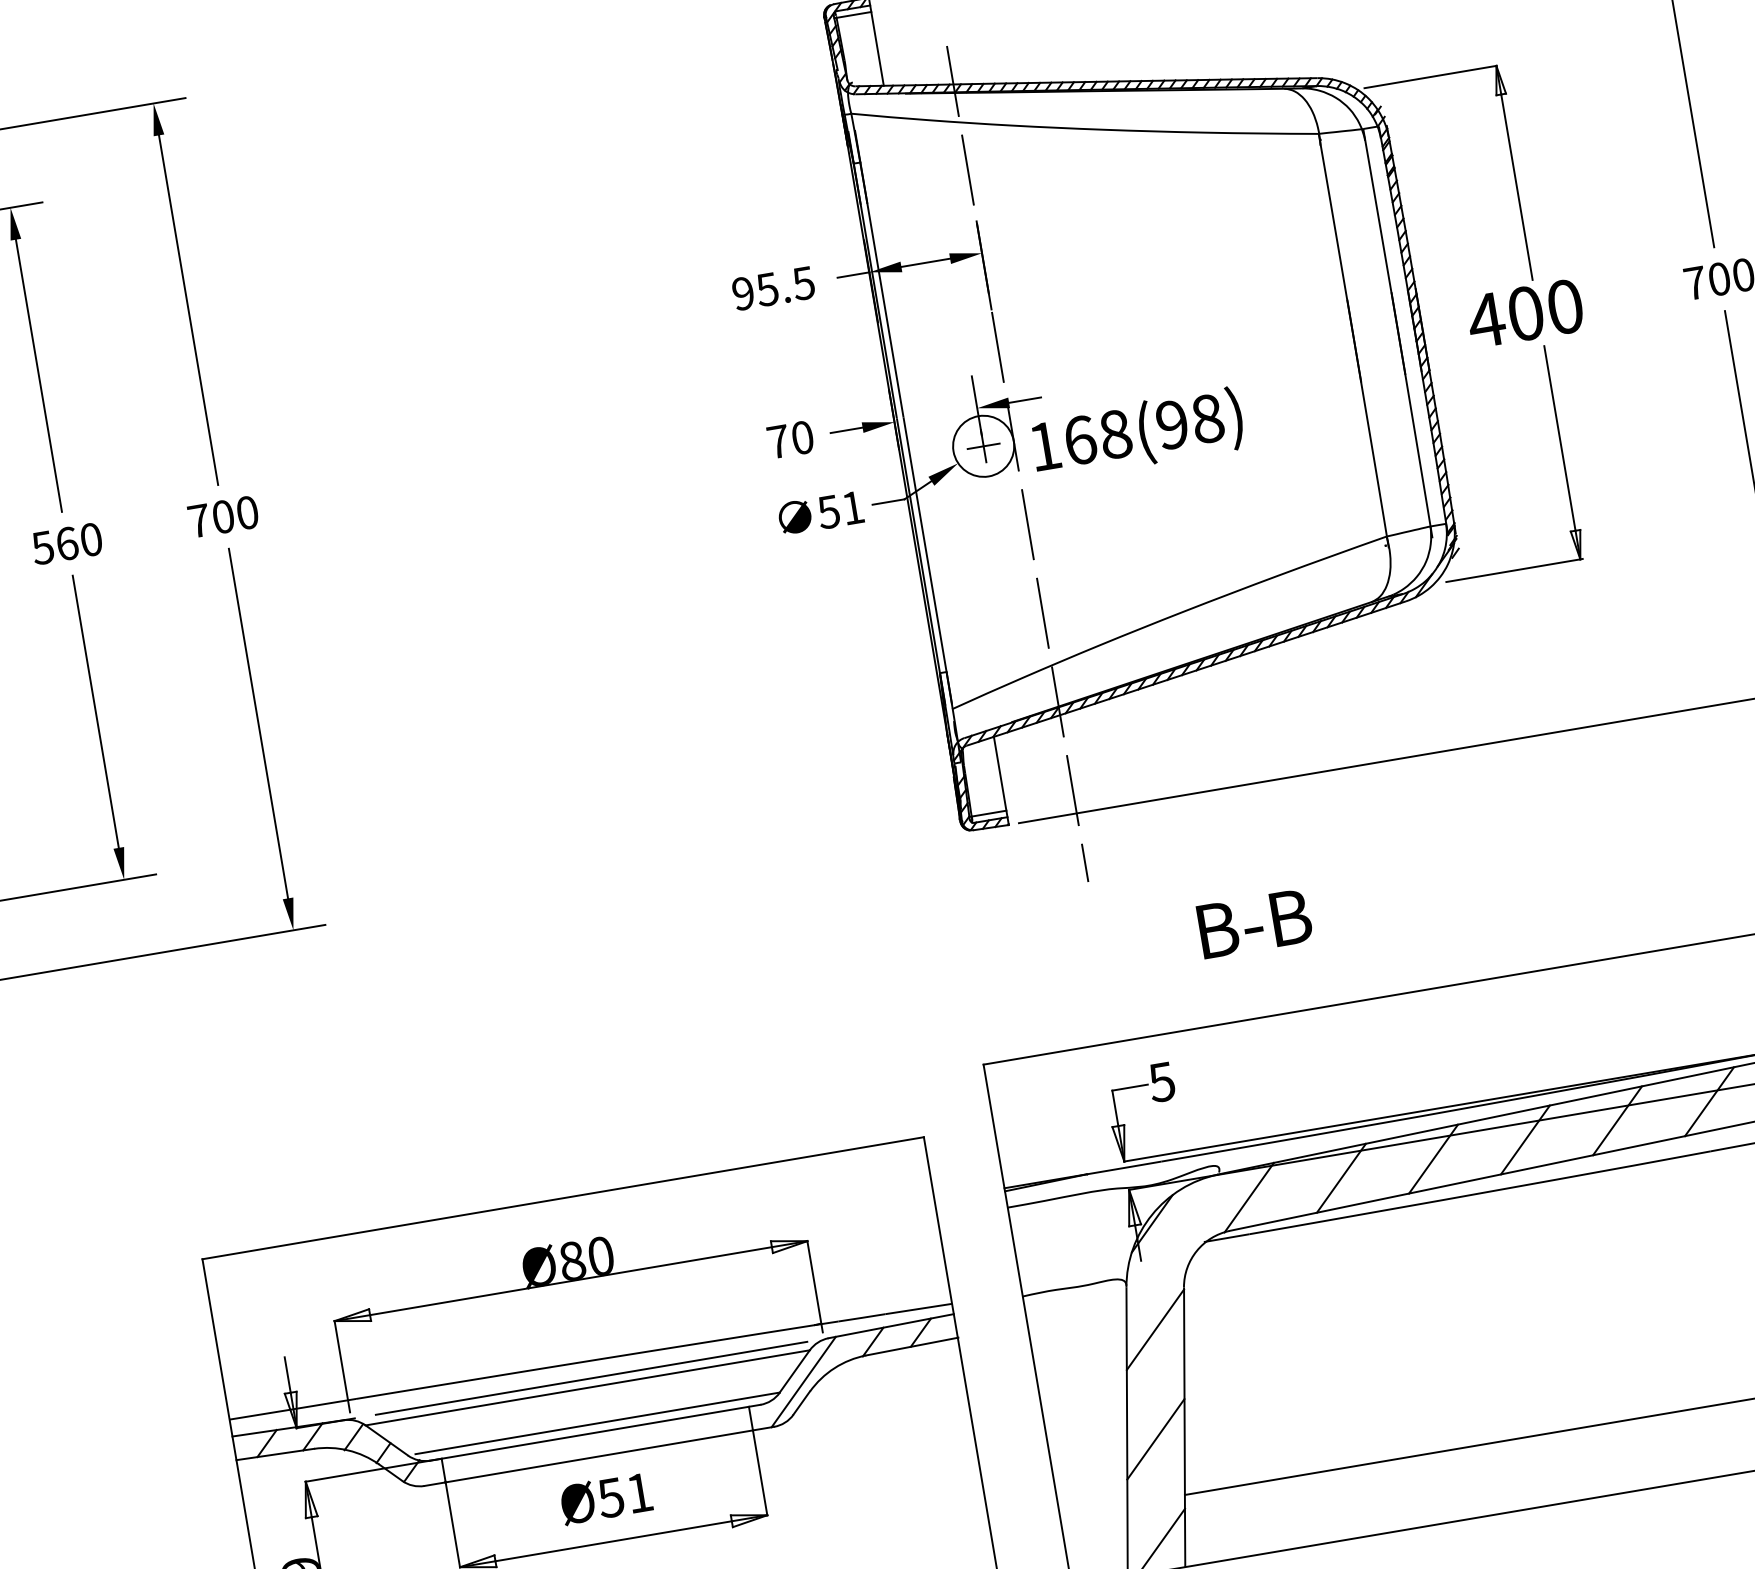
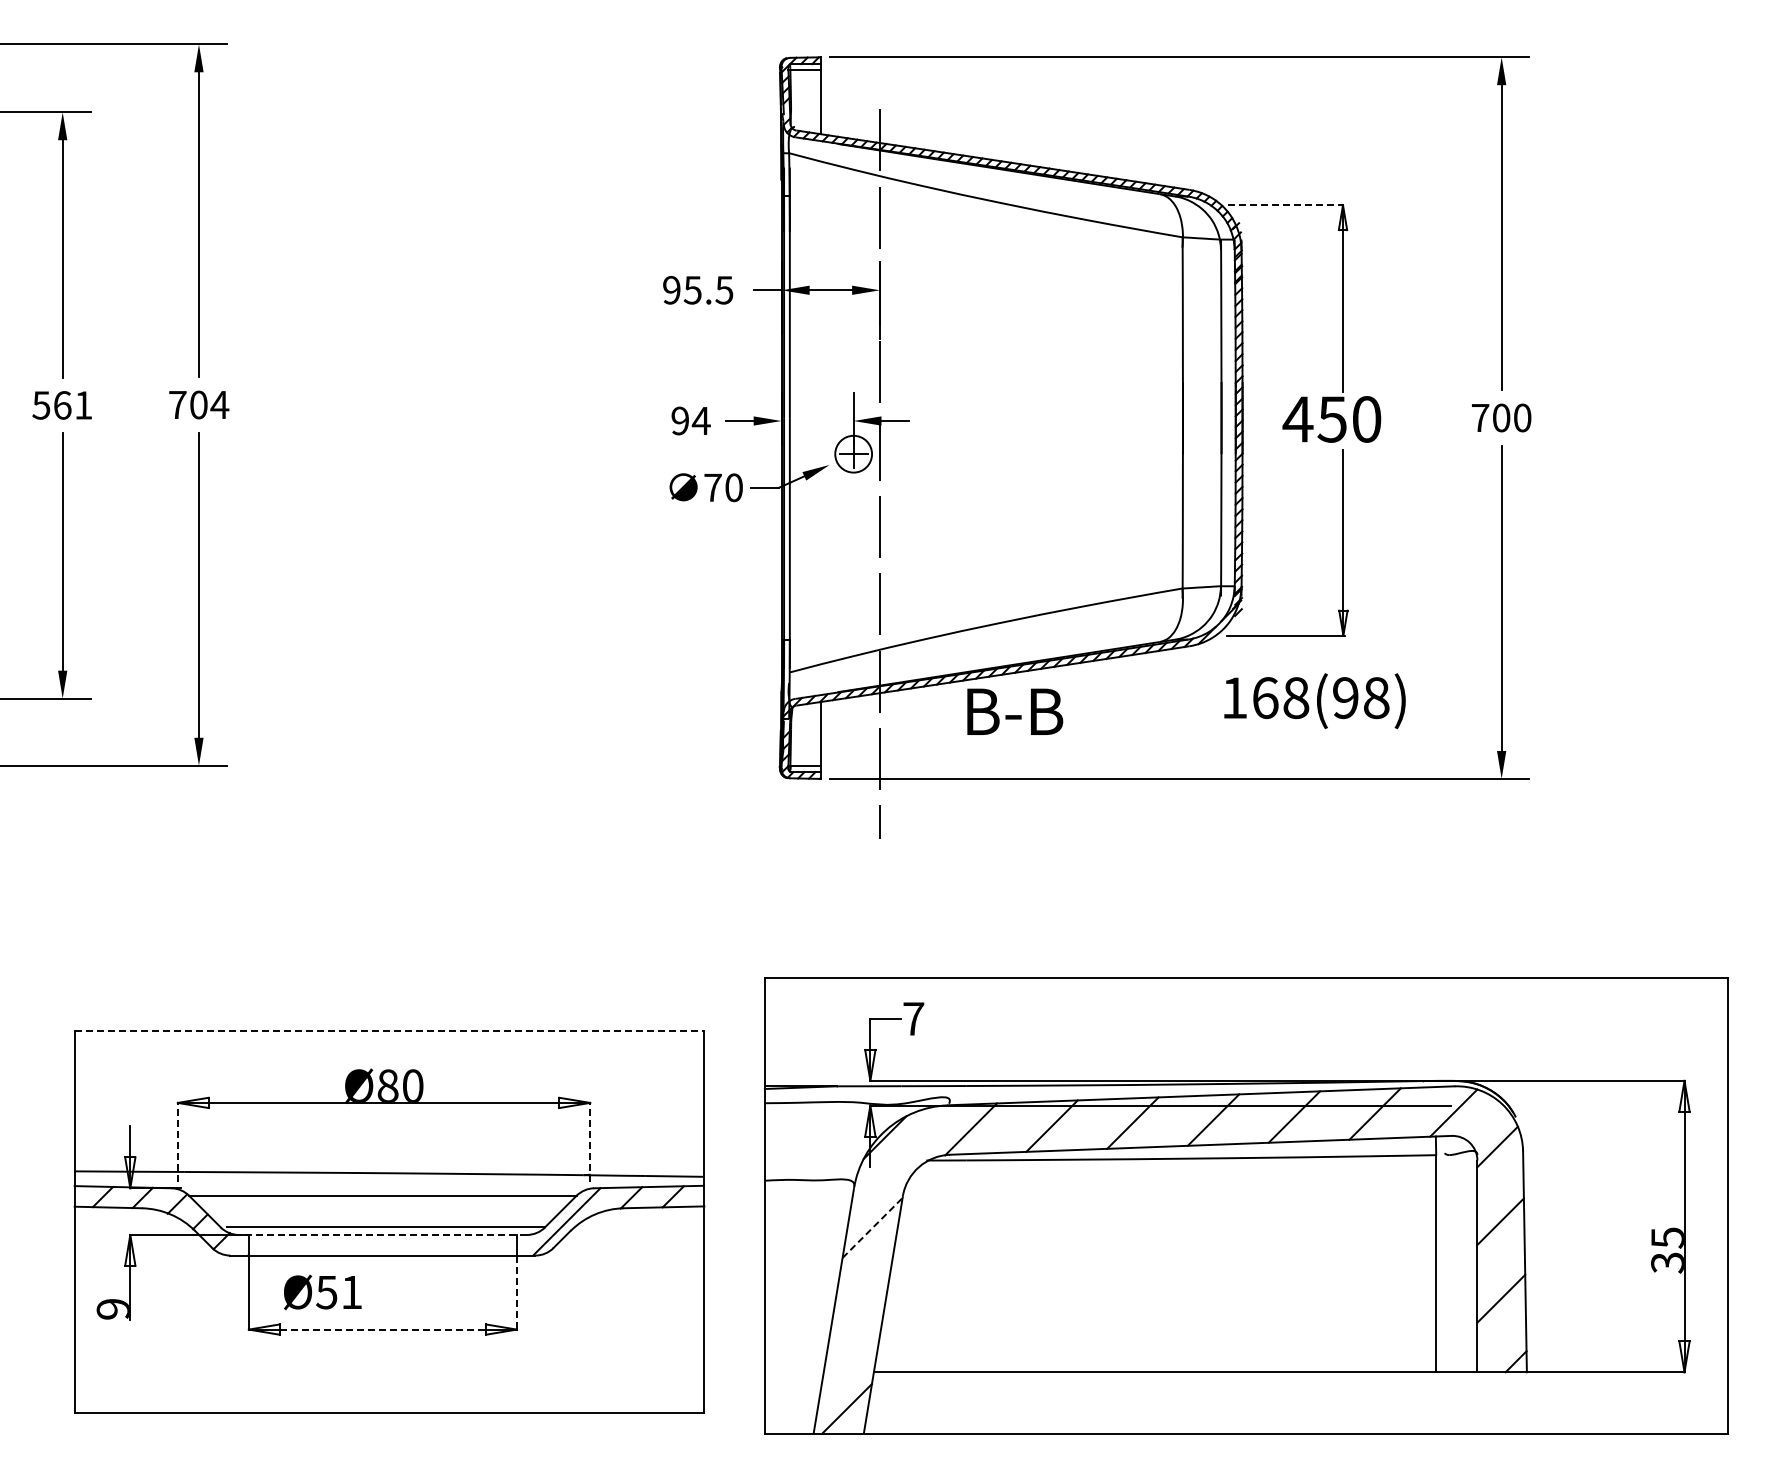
line: (1430, 77) -> (1285, 205), solid -> dashed
text: (1524, 313) -> (1331, 419), 400 -> 450
text: (1137, 434) -> (1314, 701), moved
text: (790, 439) -> (690, 420), 70 -> 94
circle: (983, 445) -> (853, 453), size x0.7
text: (839, 509) -> (722, 487), 51 -> 70
text: (246, 512) -> (219, 404), 700 -> 704
text: (91, 539) -> (83, 405), 560 -> 561
text: (1255, 923) -> (1015, 711), moved
text: (1161, 1081) -> (913, 1018), 5 -> 7
line: (563, 1198) -> (389, 1031), solid -> dashed
line: (815, 1286) -> (590, 1142), solid -> dashed
line: (1155, 1329) -> (872, 1227), solid -> dashed
line: (341, 1366) -> (177, 1142), solid -> dashed
line: (591, 1378) -> (387, 1188), removed
line: (594, 1432) -> (382, 1234), solid -> dashed
line: (1156, 1438) -> (857, 1320), removed
line: (759, 1473) -> (516, 1293), solid -> dashed
text: (606, 1498) -> (322, 1292), moved
line: (614, 1541) -> (383, 1329), solid -> dashed

